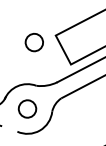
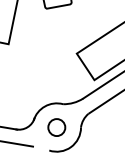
circle: (34, 42) -> (56, 62), removed

